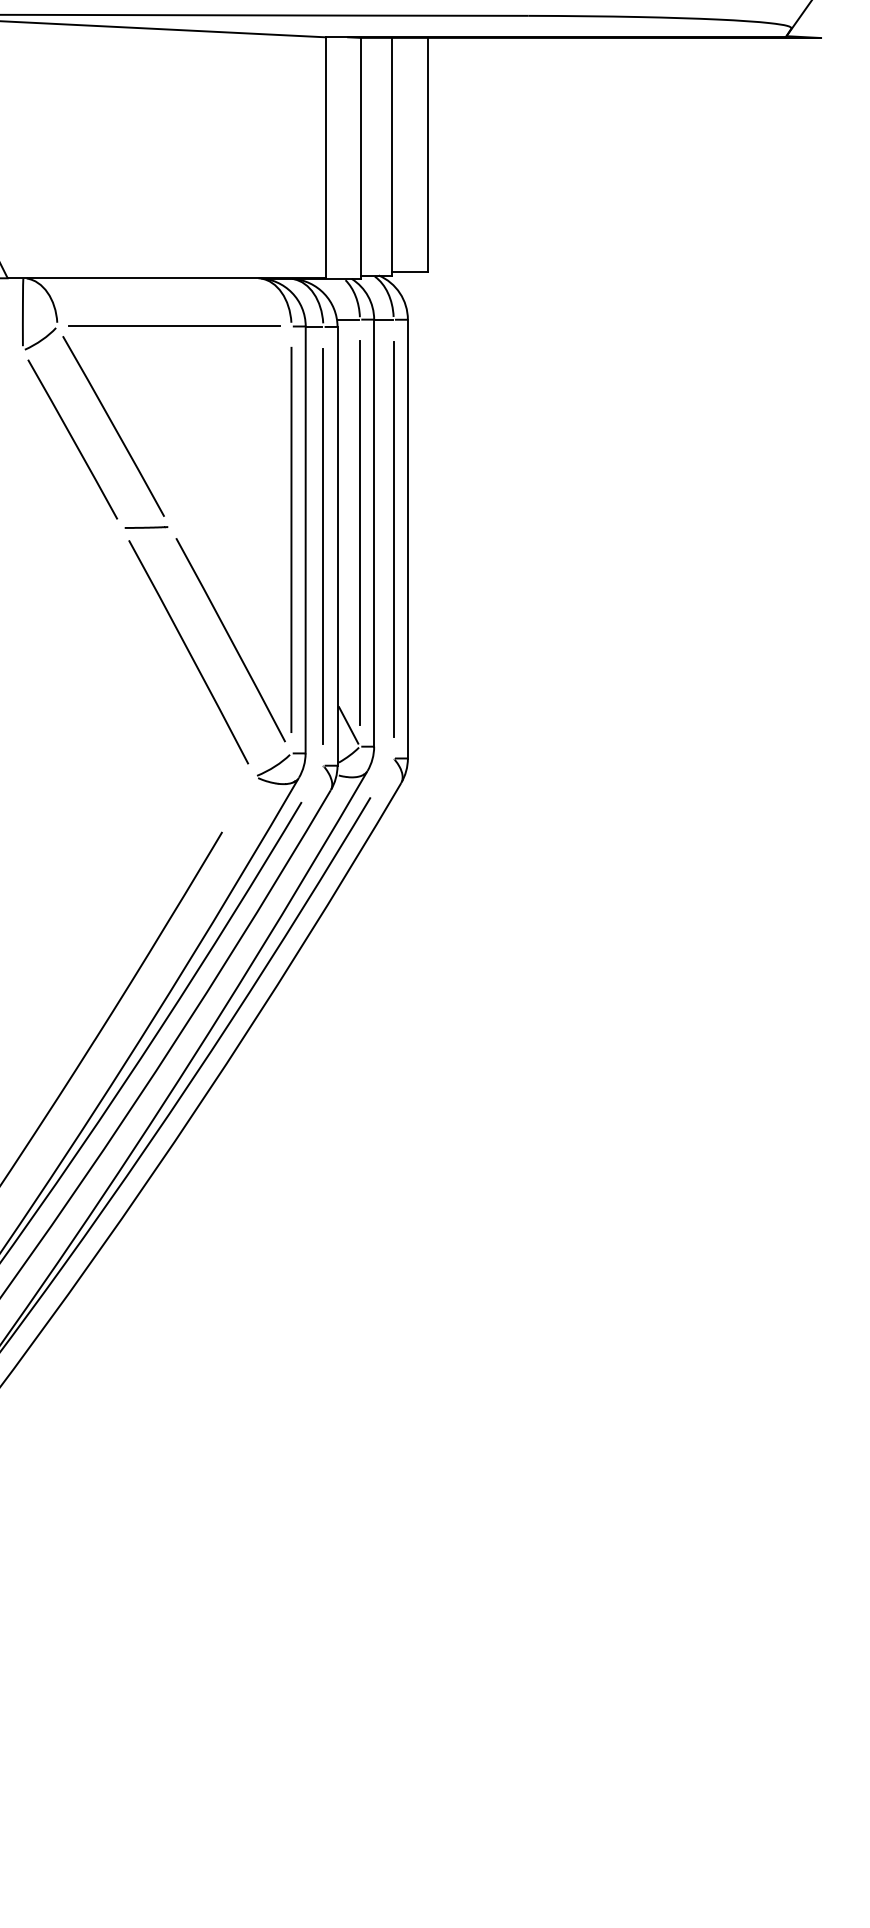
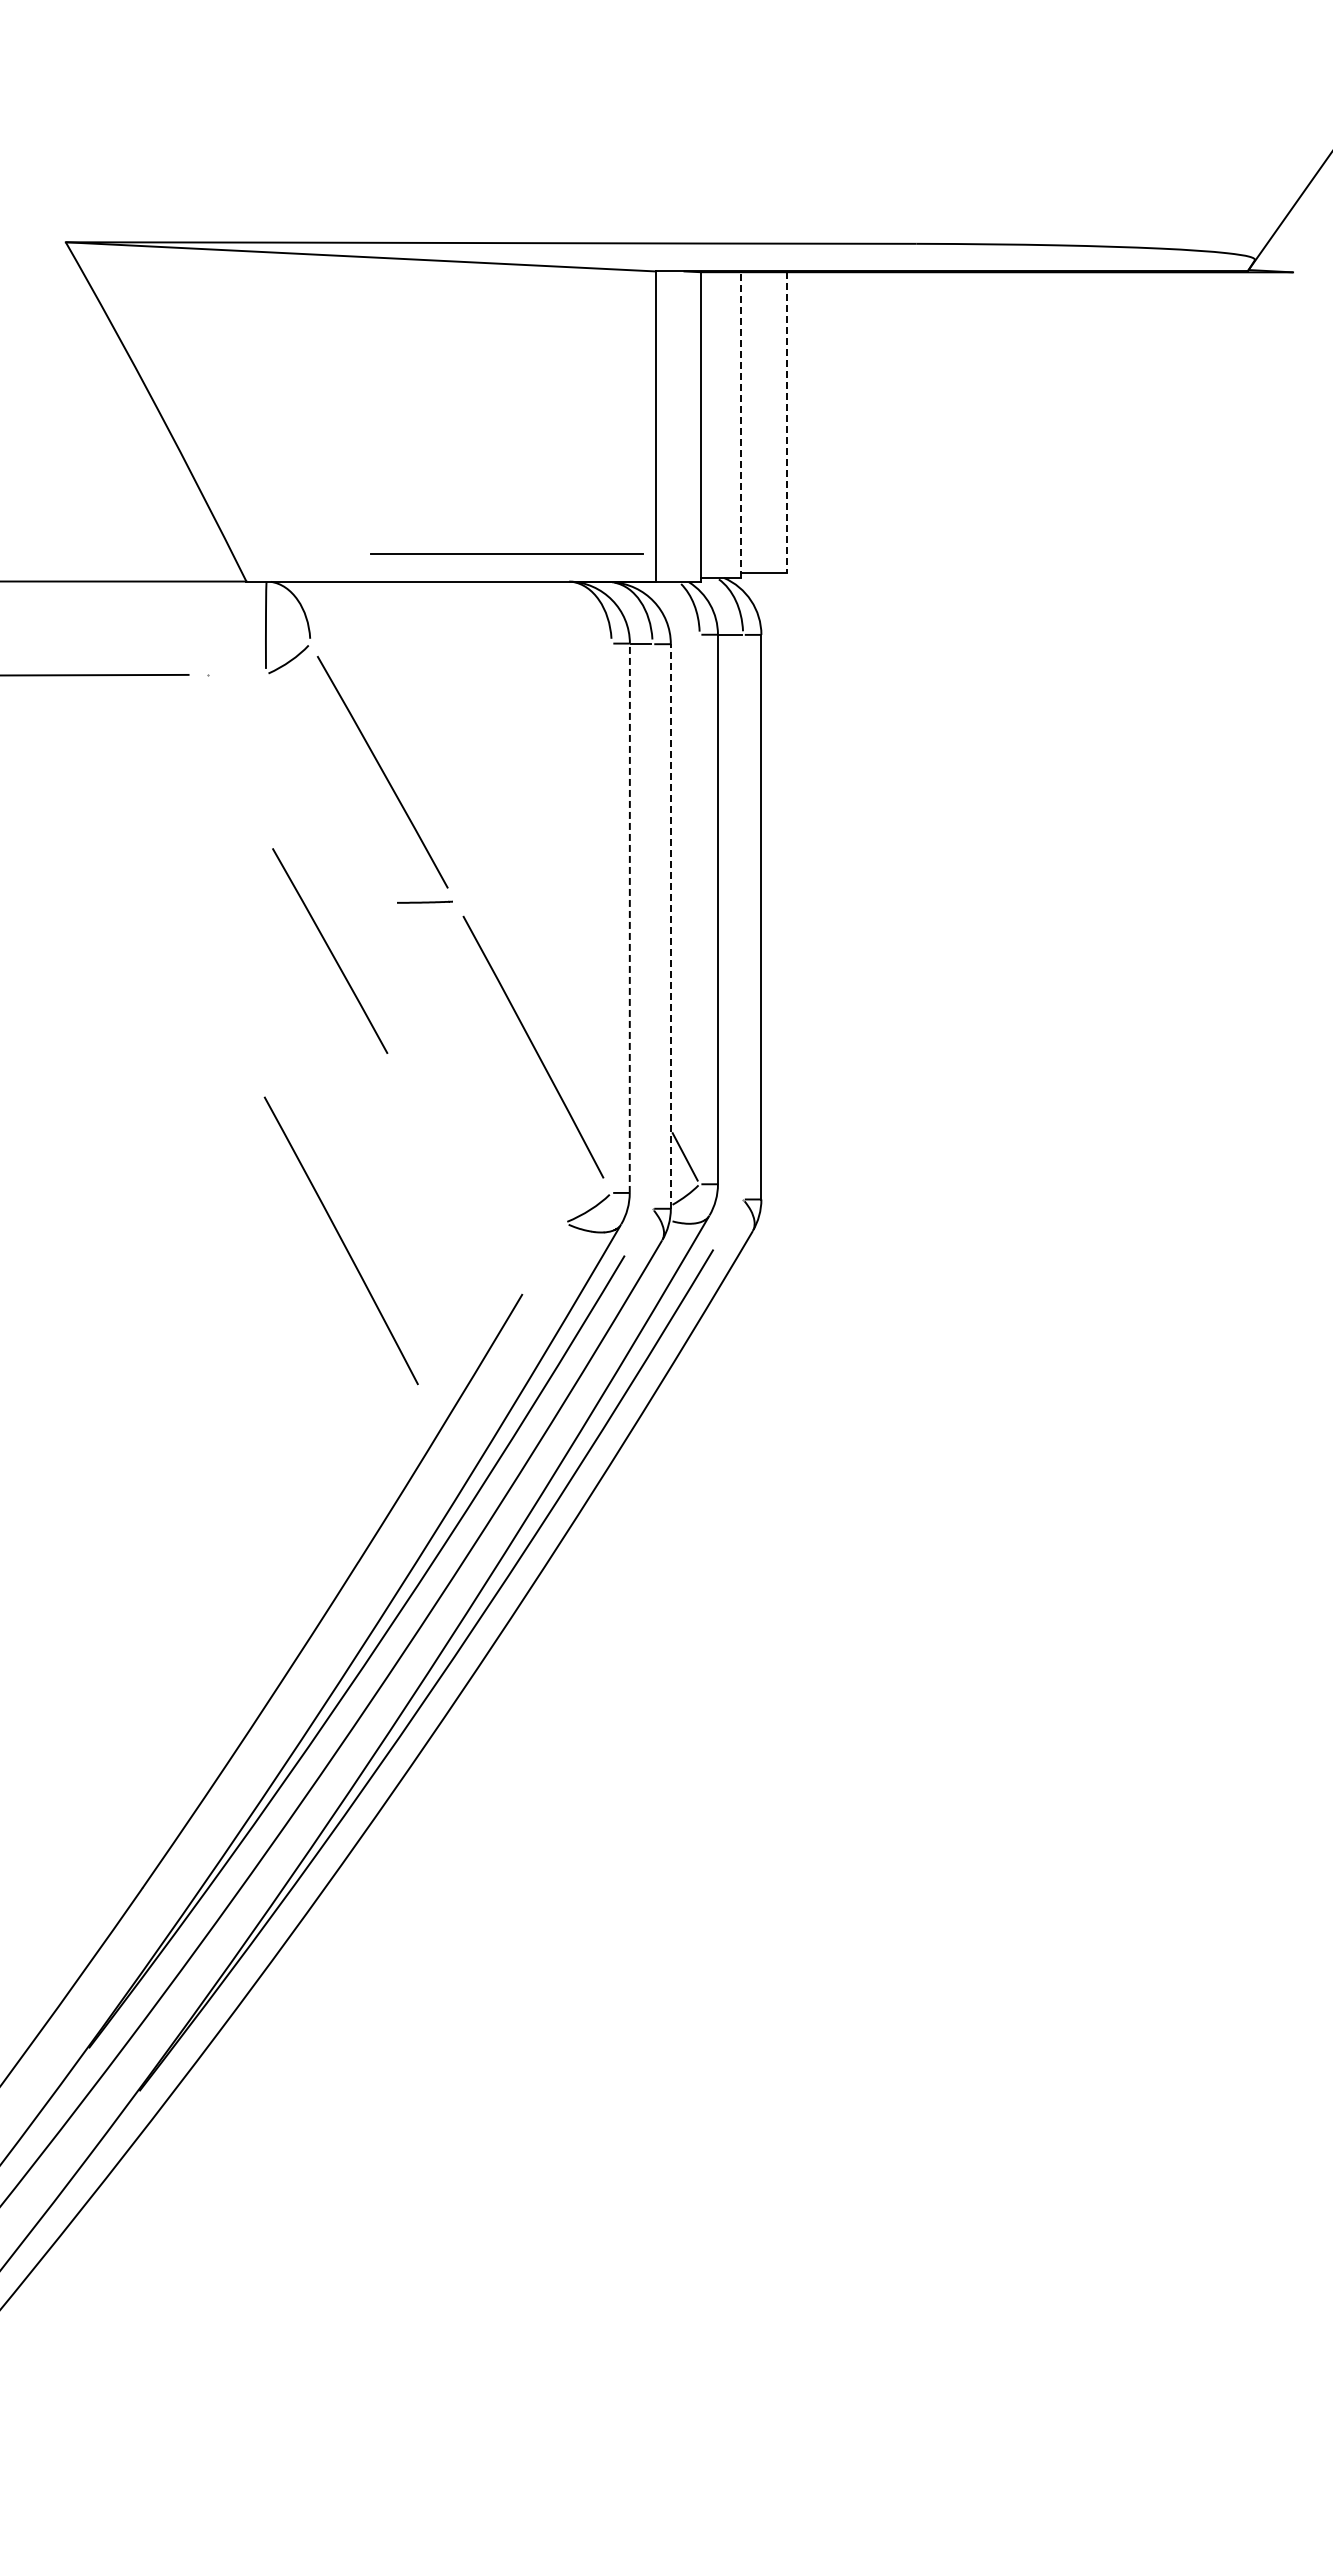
line: (428, 155) -> (787, 423), solid -> dashed
line: (392, 157) -> (741, 425), solid -> dashed
line: (348, 319) -> (684, 634), removed
line: (174, 326) -> (506, 553), moved
line: (73, 439) -> (330, 950), moved
line: (359, 533) -> (699, 909), removed
line: (394, 539) -> (743, 917), removed
line: (291, 540) -> (611, 918), removed
line: (305, 540) -> (629, 918), solid -> dashed
line: (323, 546) -> (652, 926), removed
line: (337, 546) -> (670, 926), solid -> dashed
line: (188, 651) -> (340, 1239), moved

